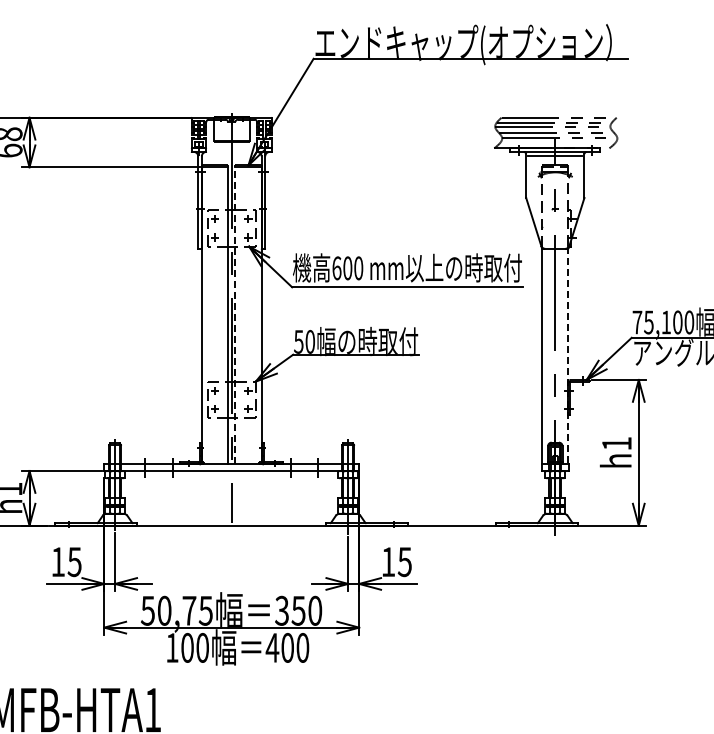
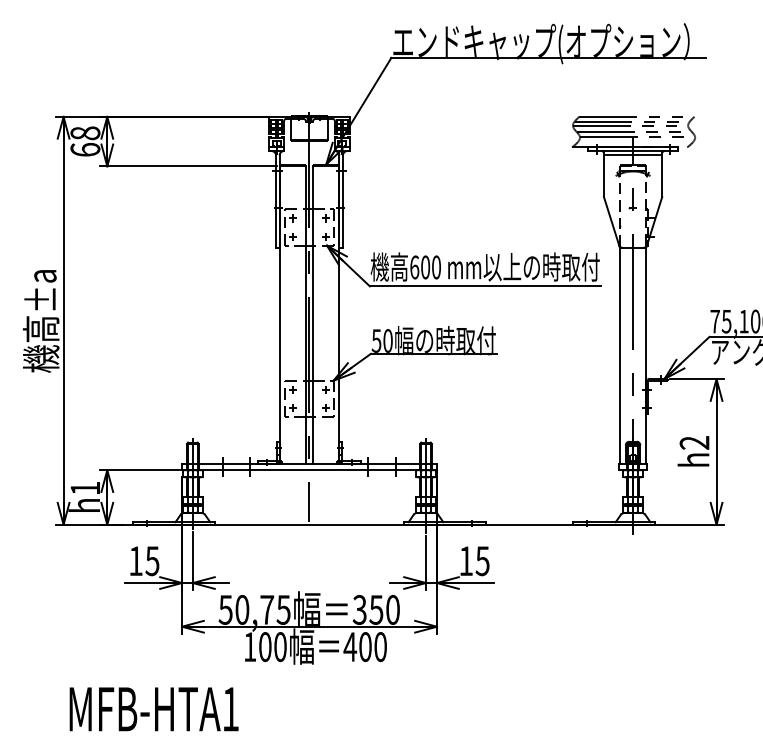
line: (235, 315) -> (313, 314), dashed -> solid
line: (568, 356) -> (646, 355), dashed -> solid
text: (616, 443) -> (694, 442), h1 -> h2

